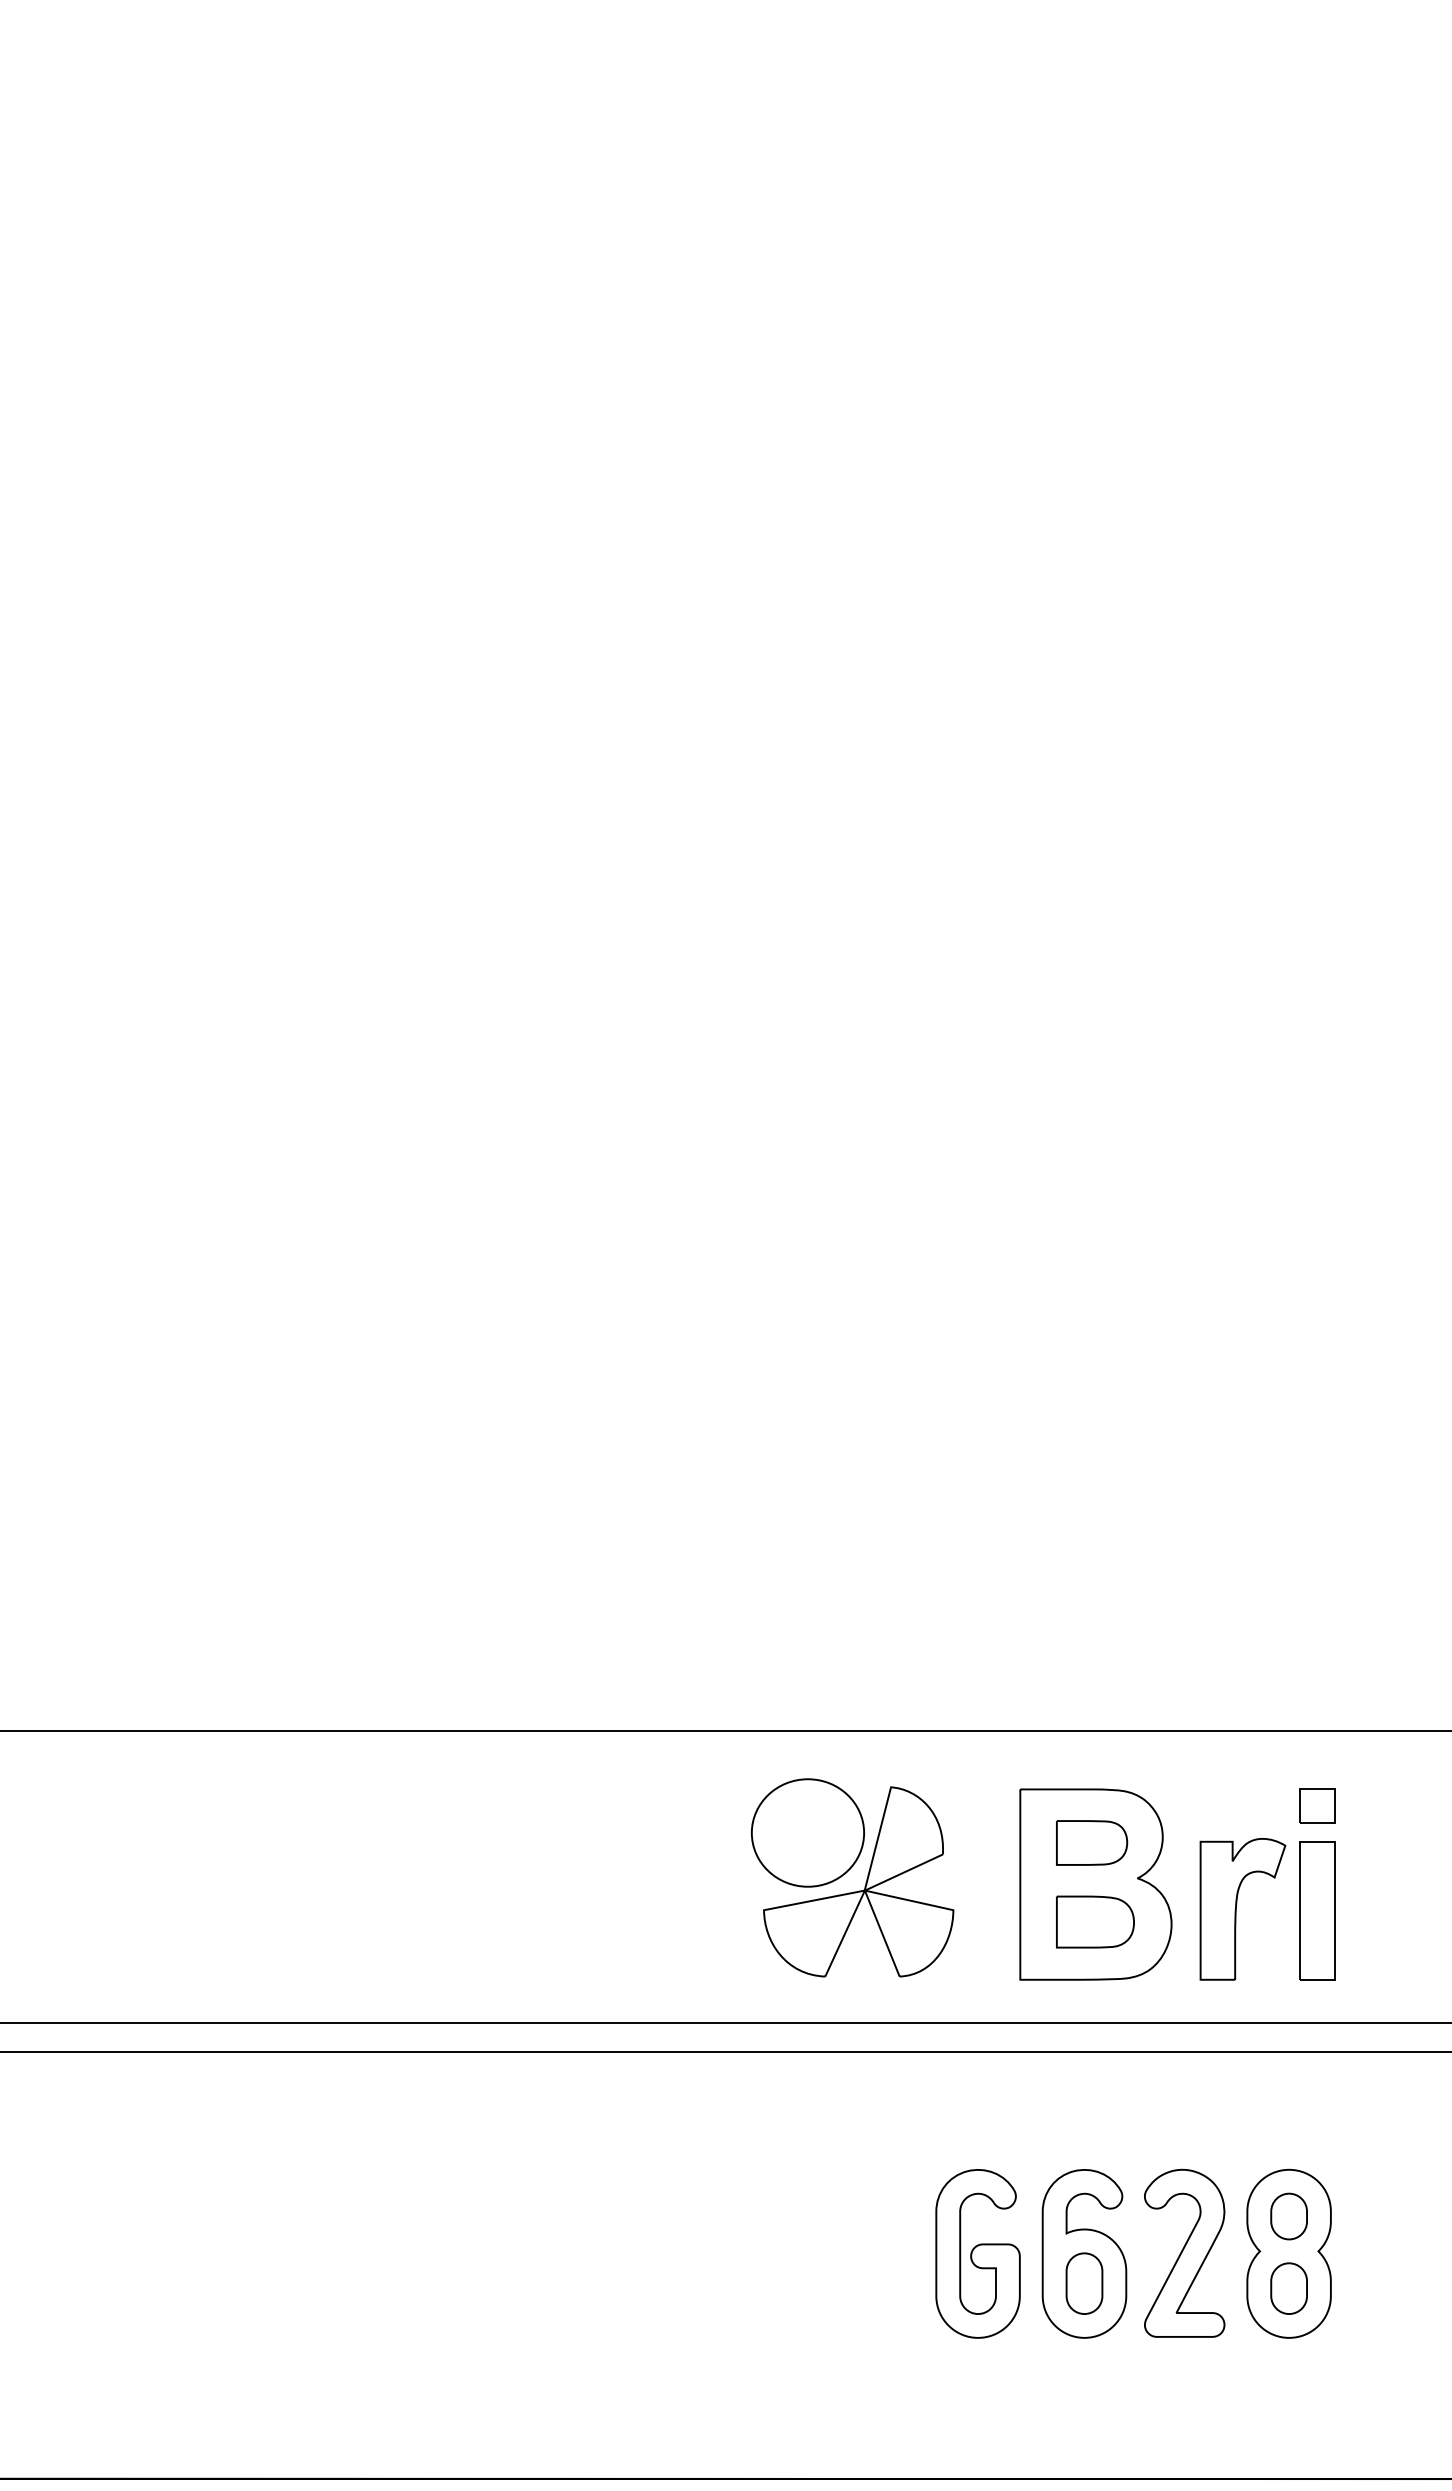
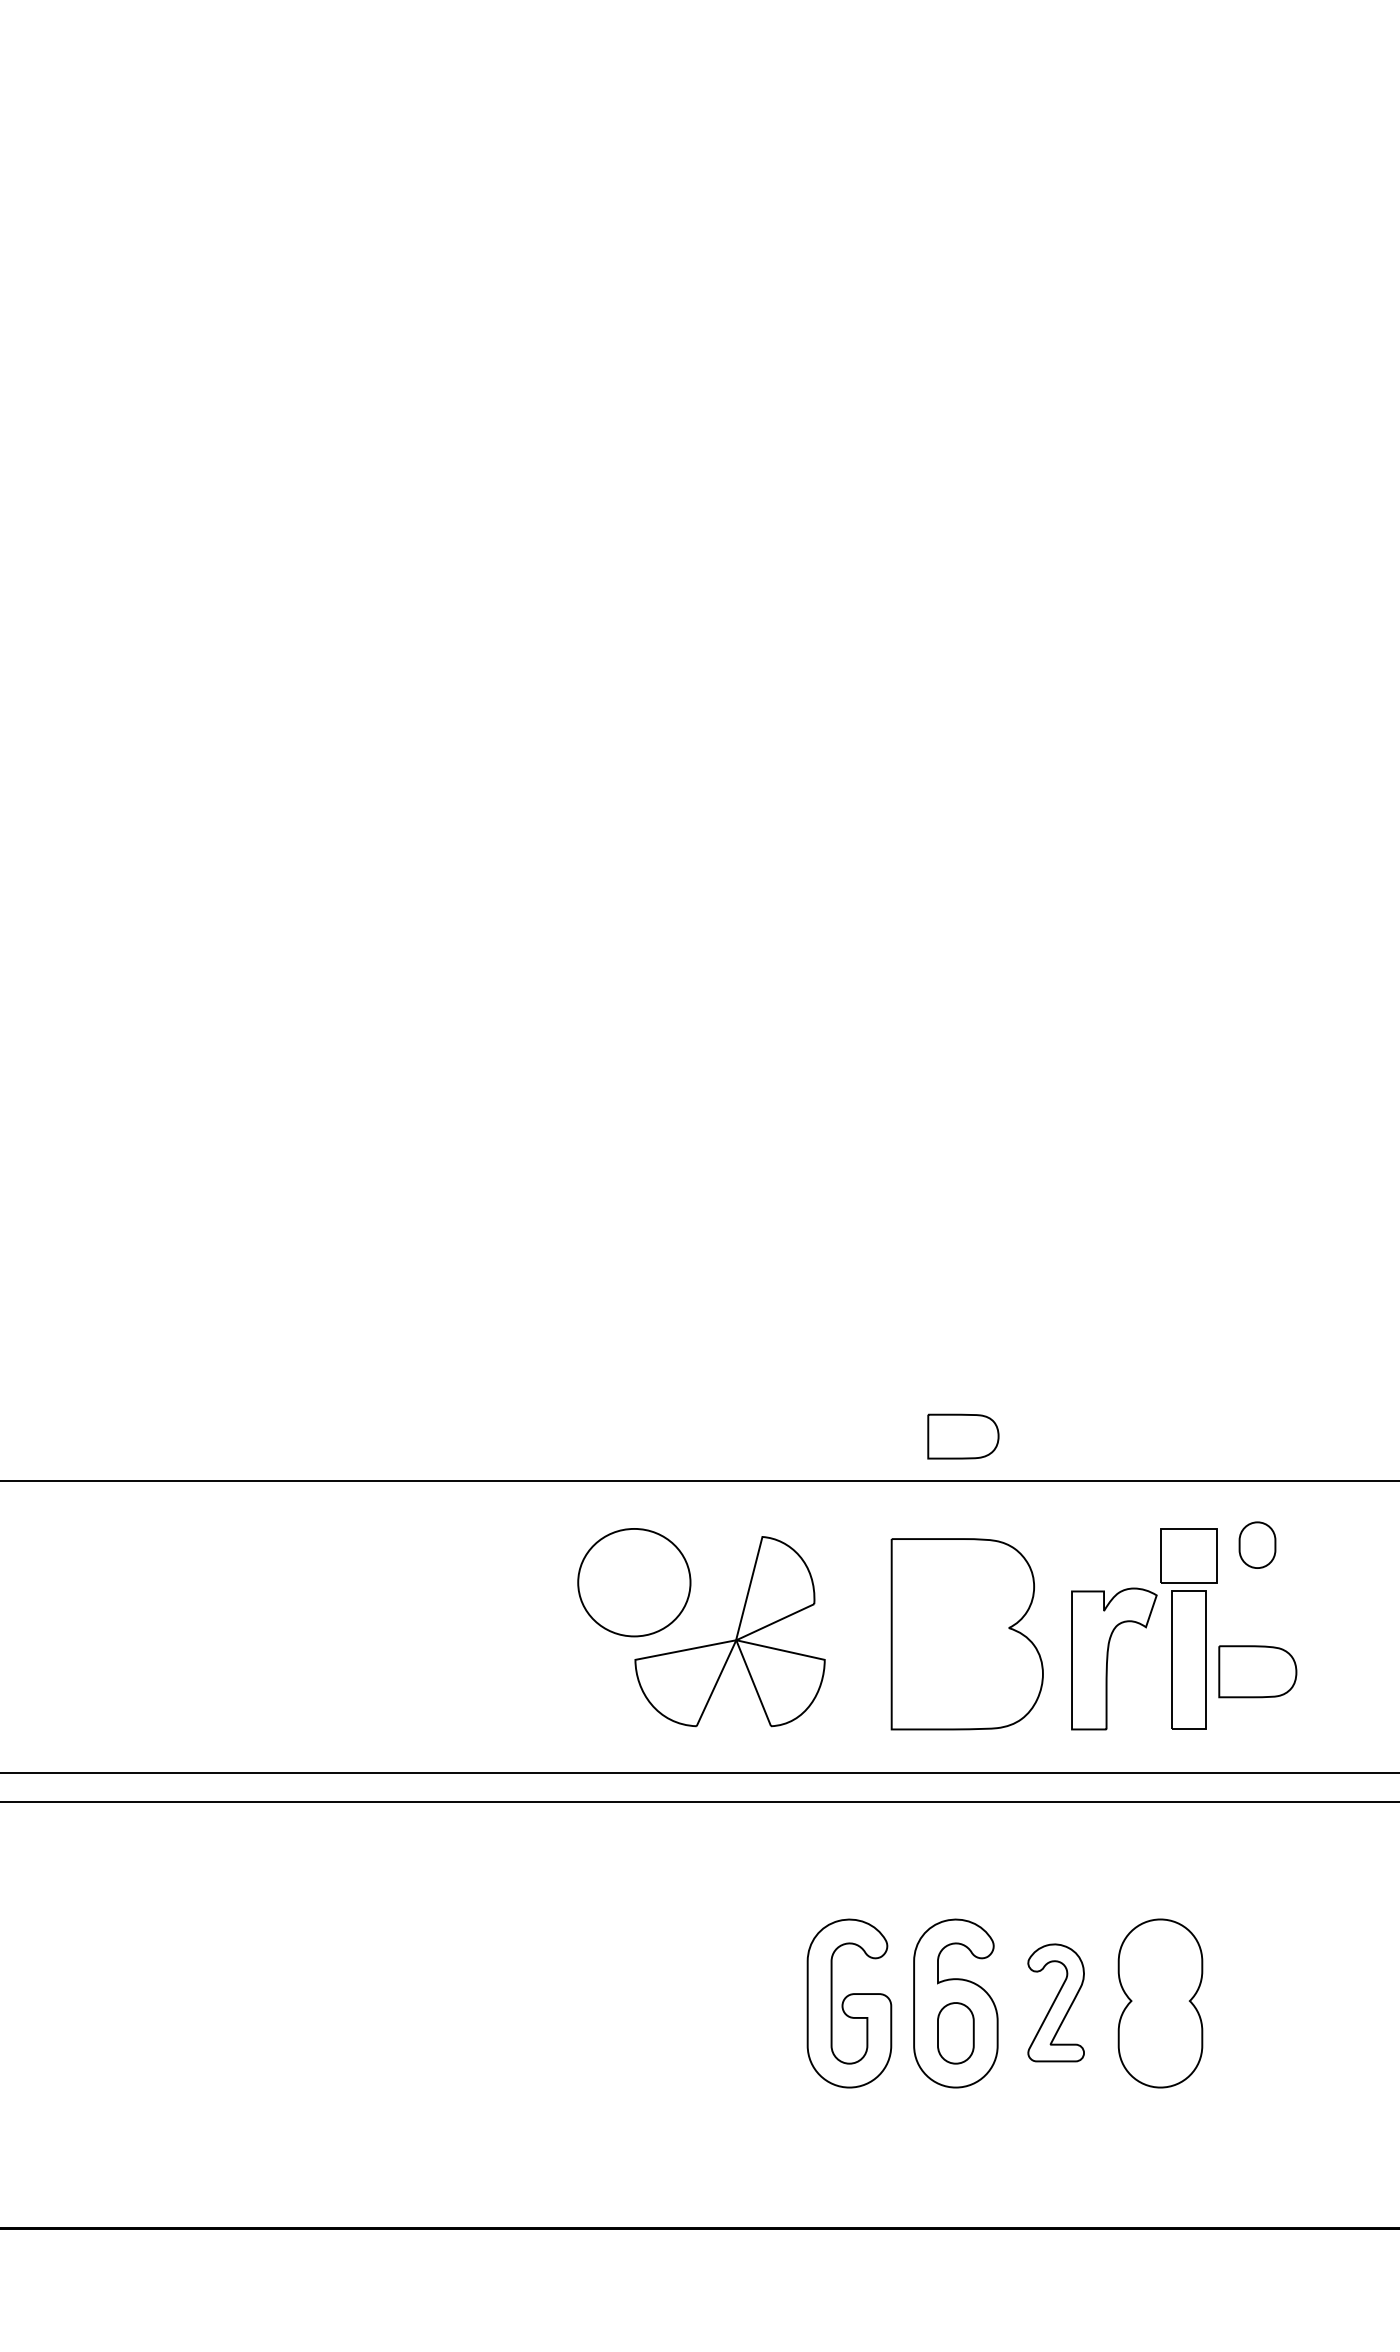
part: (1317, 1805) -> (1188, 1555), size x1.6
part: (807, 1832) -> (633, 1582), moved
part: (1092, 1842) -> (963, 1436), moved
part: (1095, 1921) -> (1257, 1671), moved
part: (1288, 2216) -> (1256, 1545), moved
part: (1184, 2252) -> (1055, 2002), size x0.7
part: (1288, 2288) -> (1159, 2038), removed

